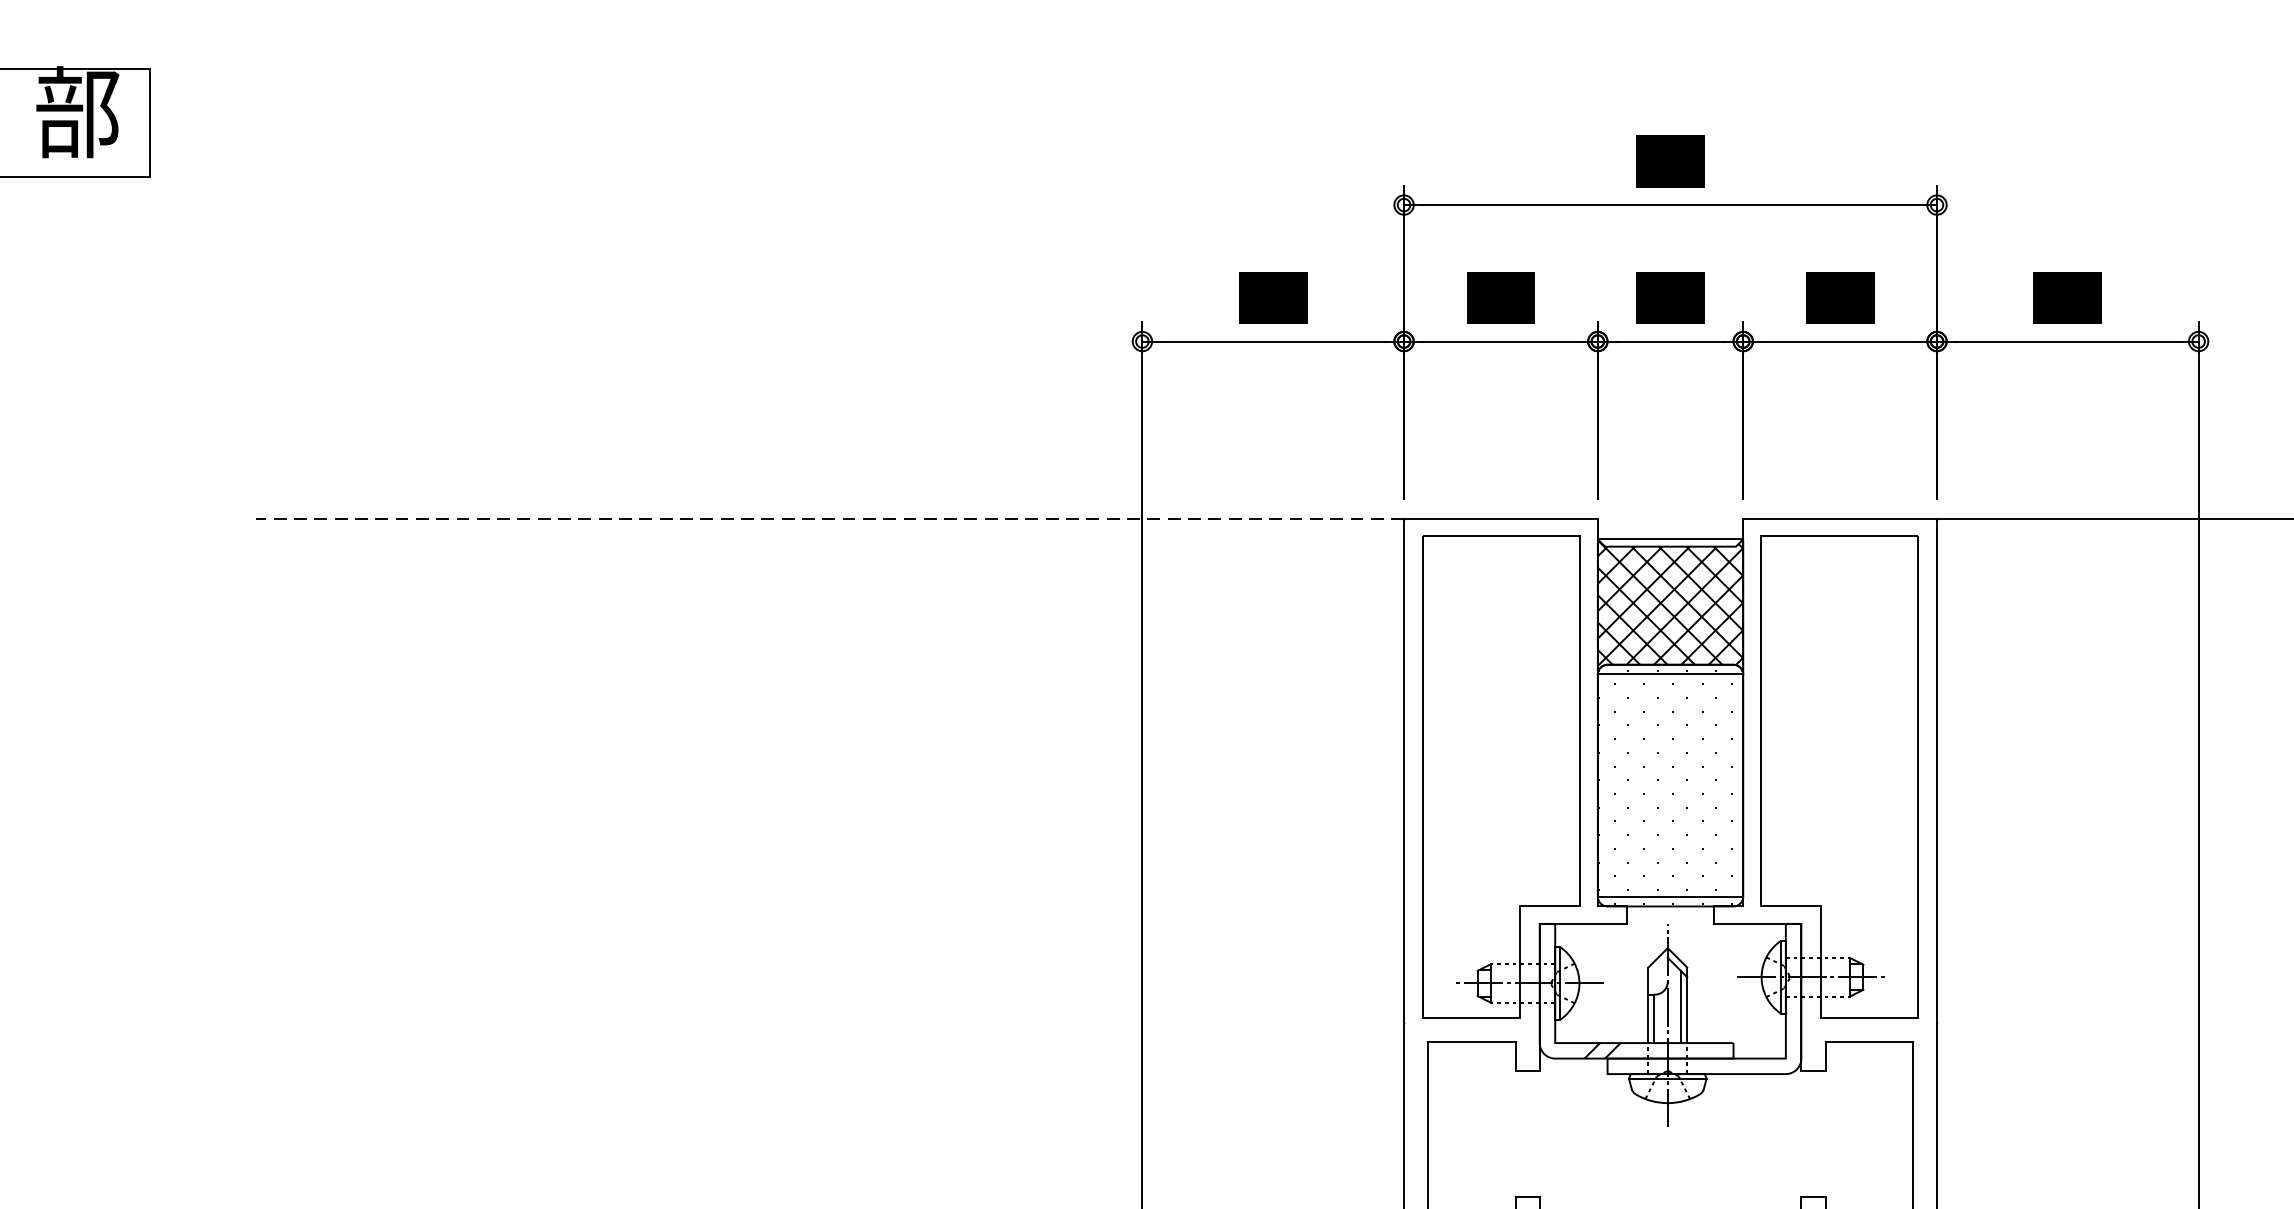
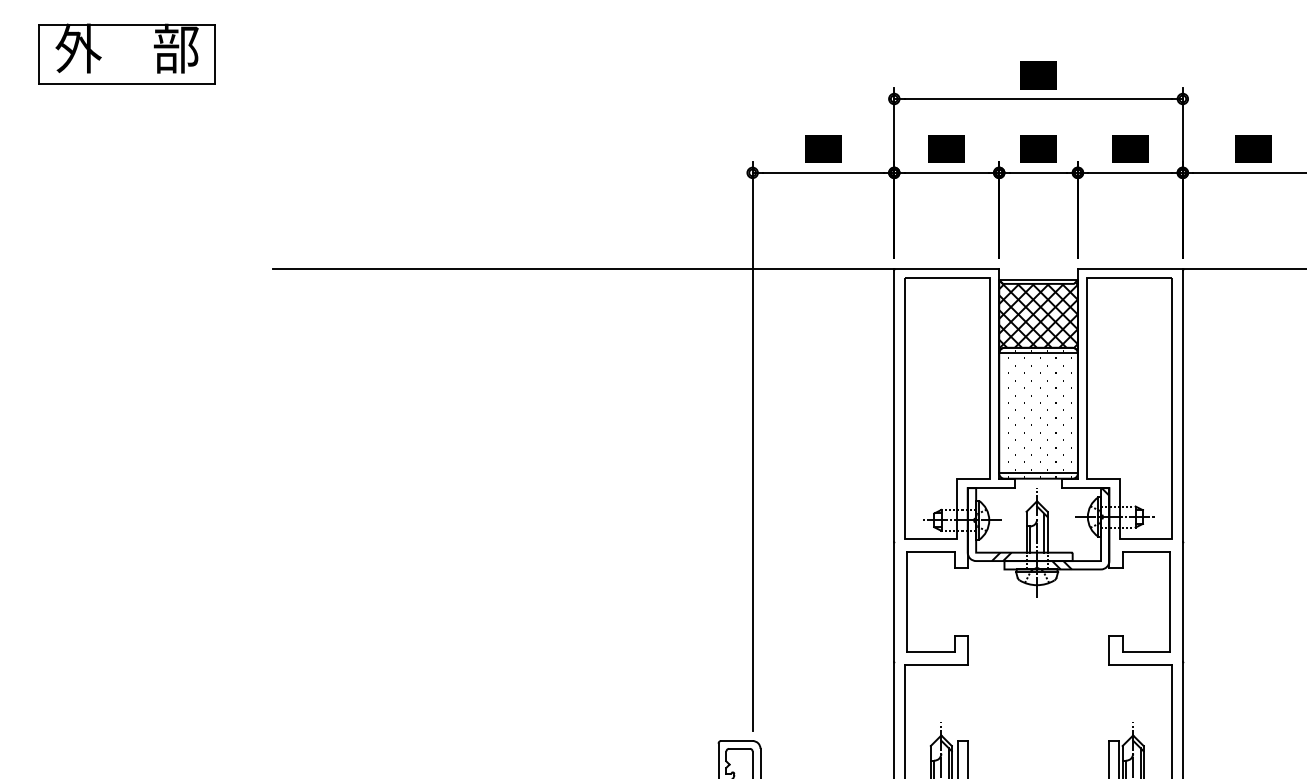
line: (829, 518) -> (583, 268), dashed -> solid
hatch: (1747, 998) -> (1080, 528), added

